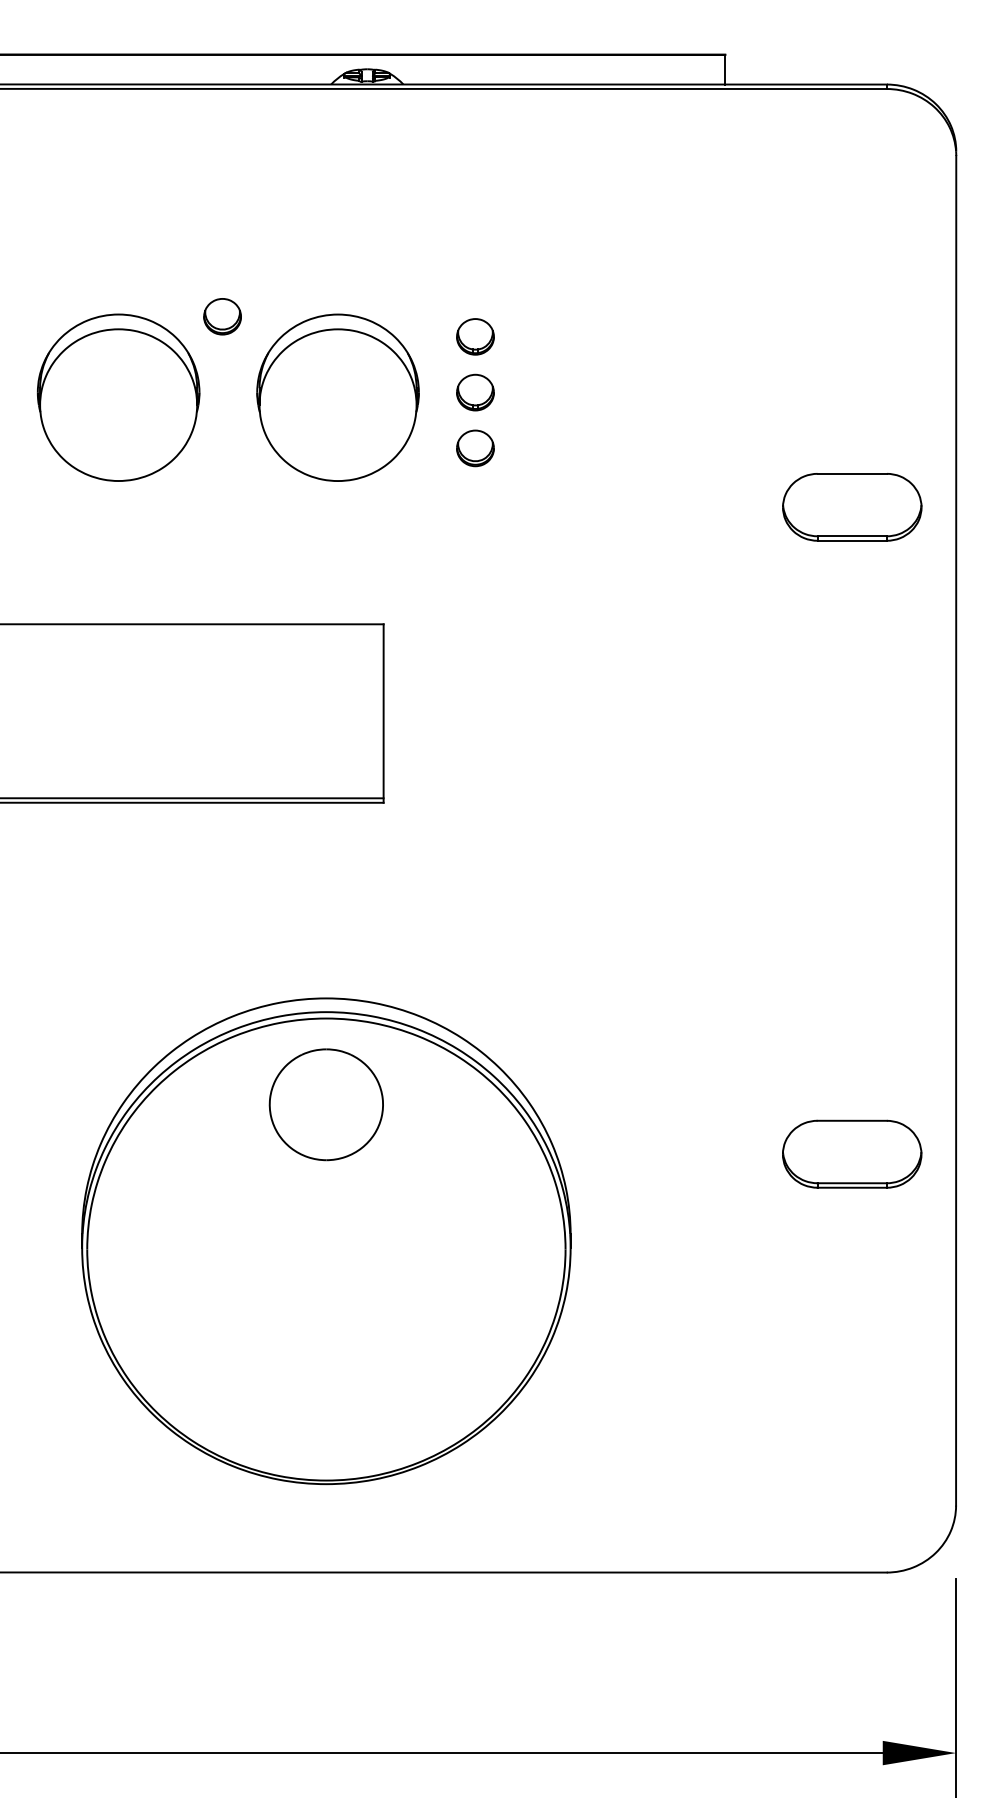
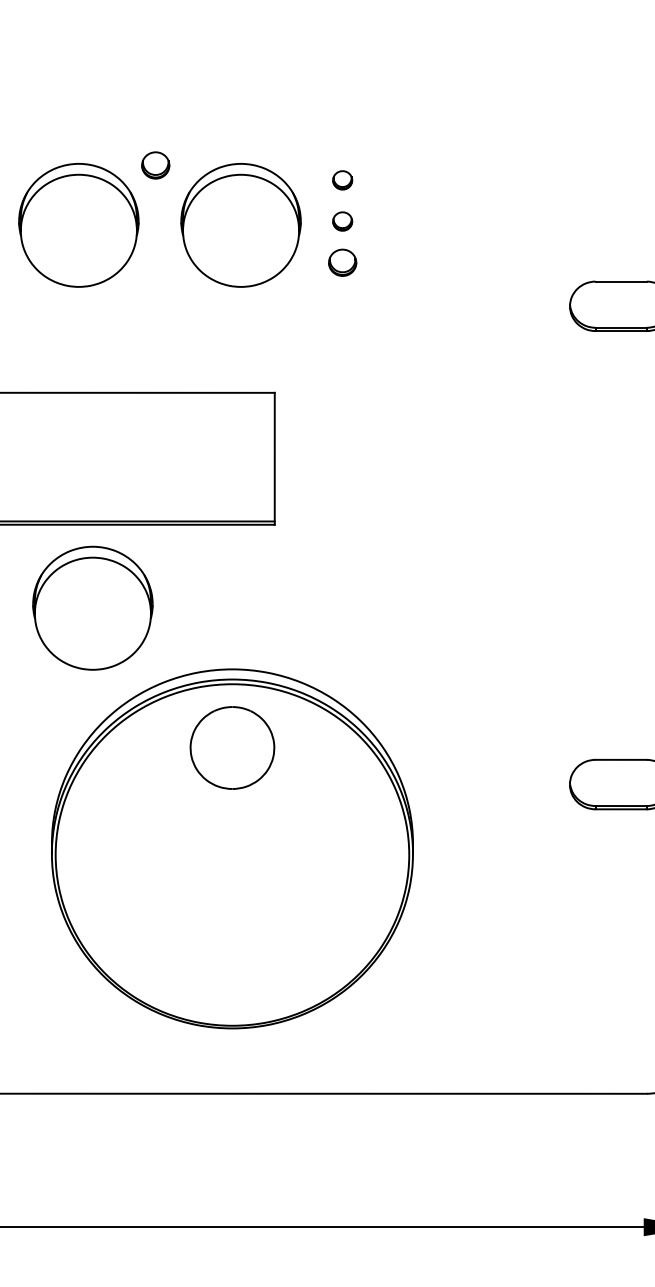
part: (475, 336) -> (342, 180), size x0.7
part: (475, 392) -> (342, 221), size x0.7
part: (137, 915) -> (92, 608), added

